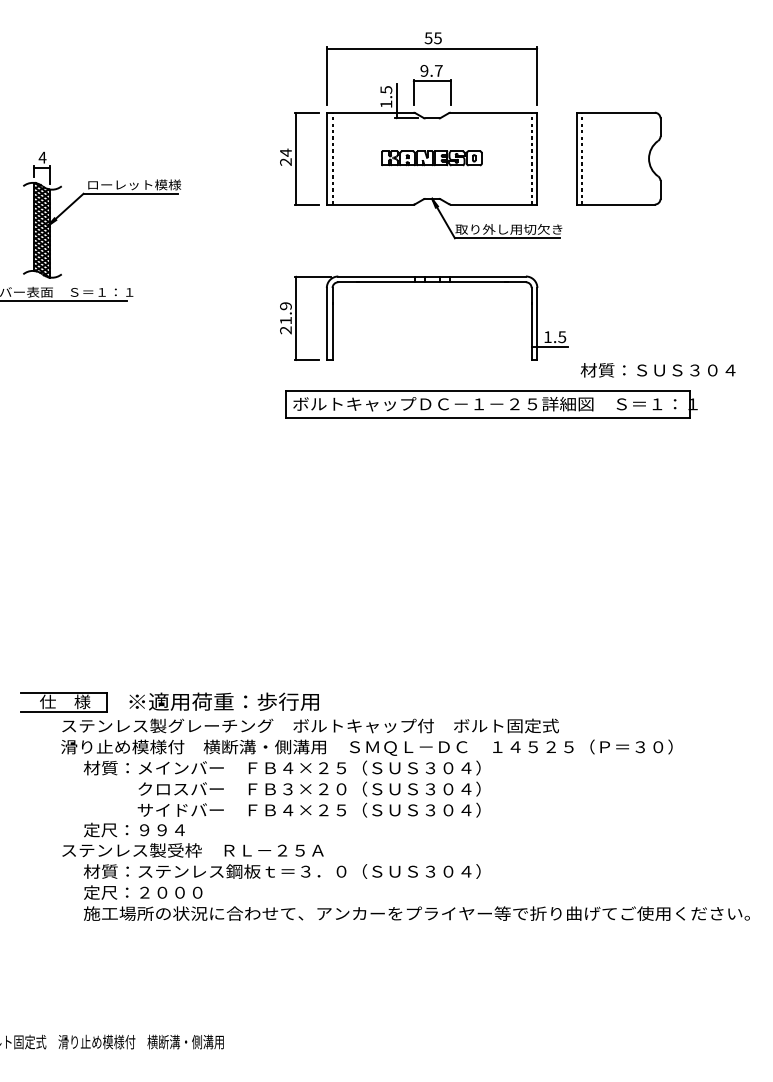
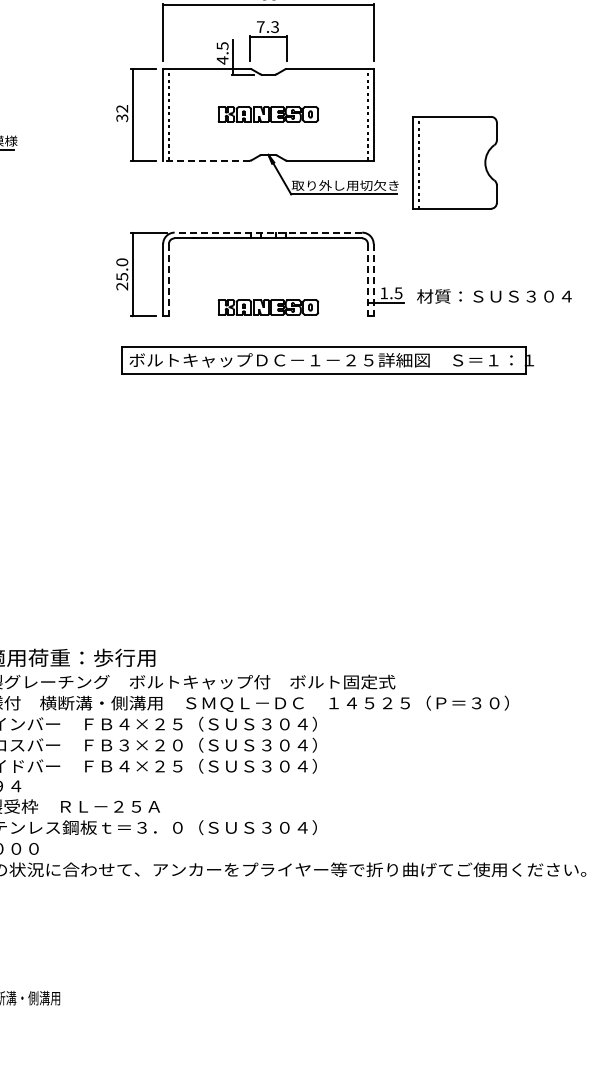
text: (431, 70) -> (267, 26), 9.7 -> 7.3
text: (386, 104) -> (222, 60), 1.5 -> 4.5
text: (285, 156) -> (121, 112), 24 -> 32
part: (618, 158) -> (454, 162), moved
line: (369, 204) -> (205, 160), solid -> dashed
line: (432, 276) -> (268, 232), solid -> dashed
text: (285, 313) -> (121, 269), 21.9 -> 25.0
line: (332, 324) -> (168, 280), solid -> dashed
line: (531, 324) -> (367, 280), solid -> dashed
line: (537, 324) -> (373, 280), solid -> dashed
part: (431, 351) -> (267, 307), added
text: (657, 370) -> (493, 296), moved

